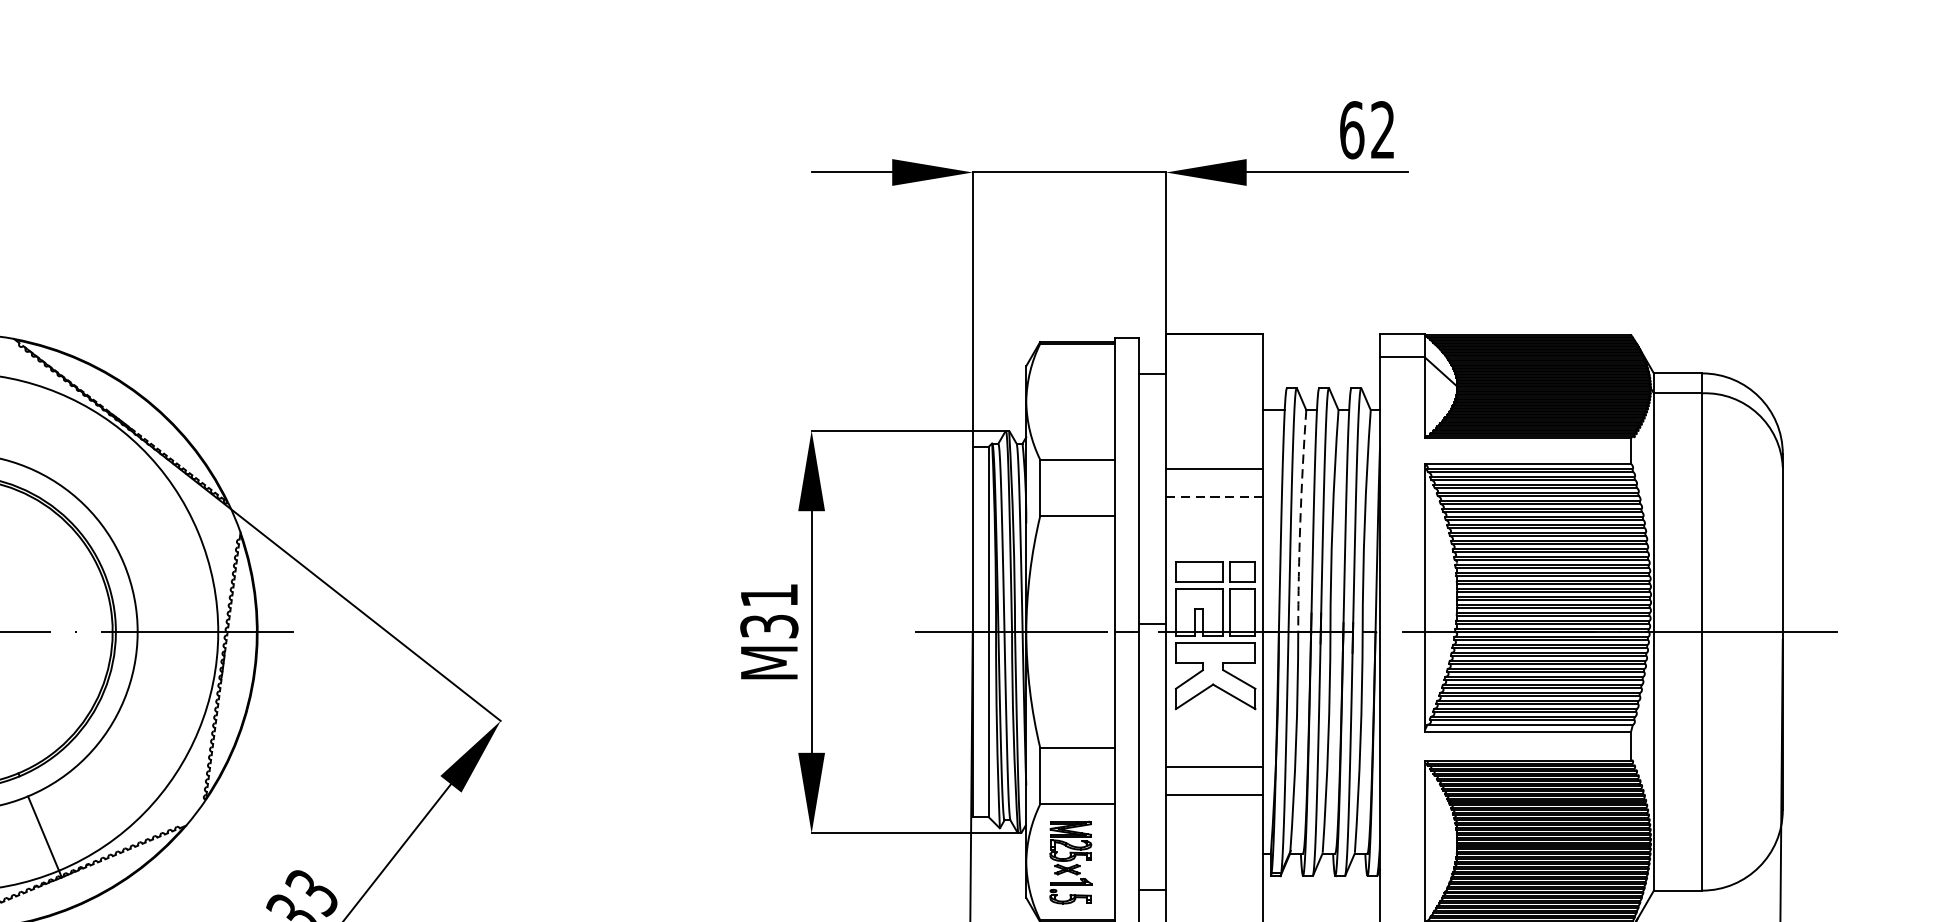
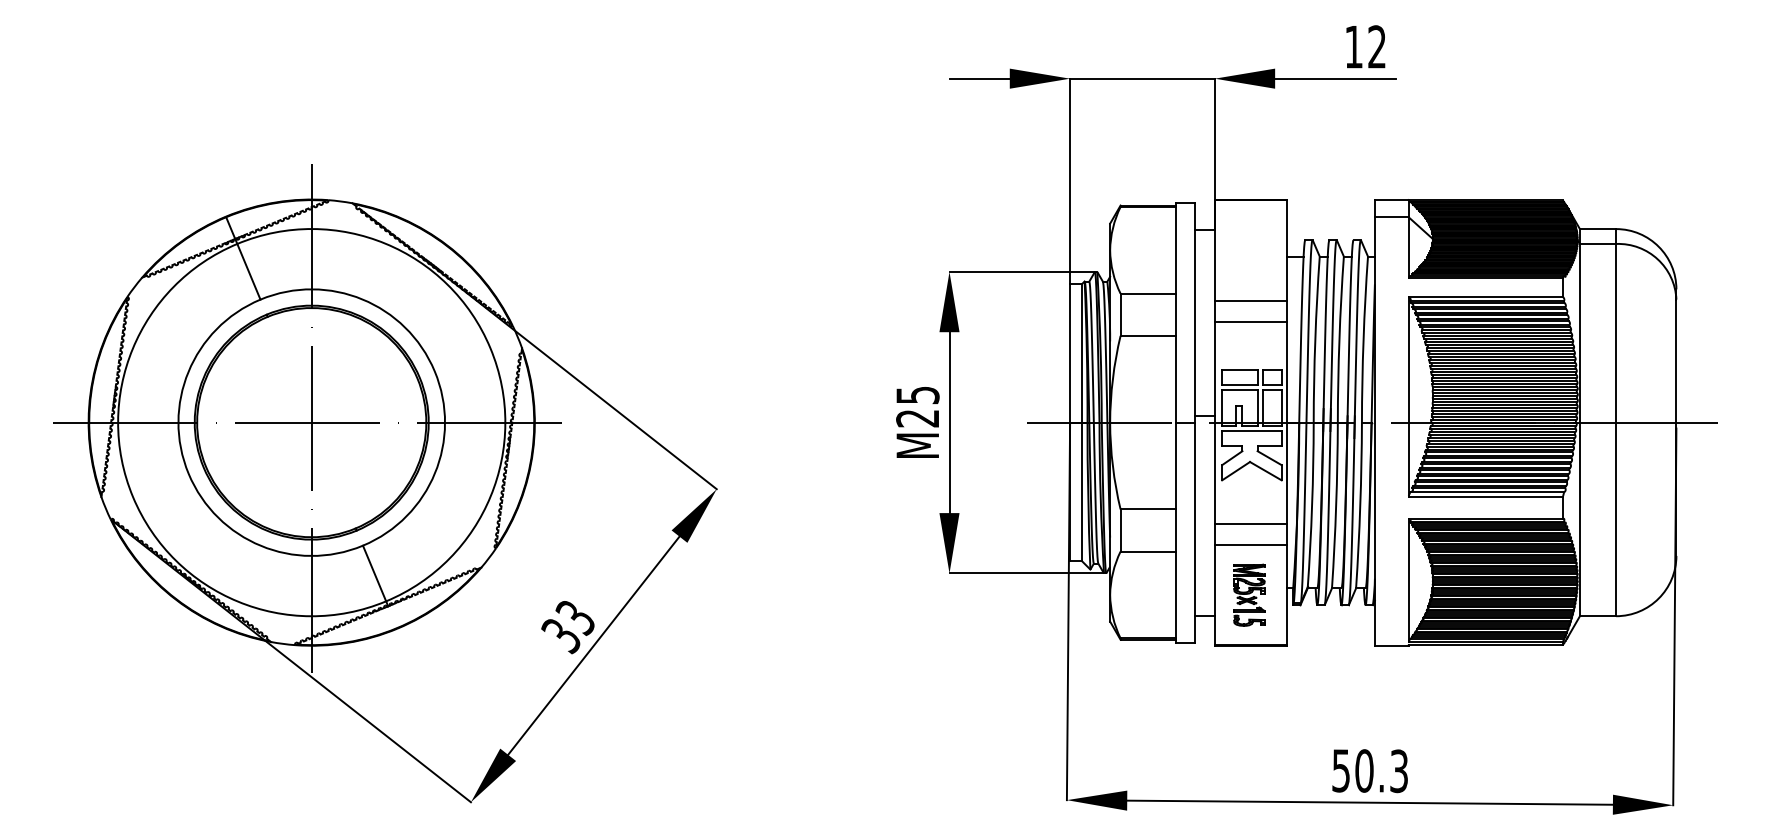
text: (1352, 129) -> (1354, 46), 62 -> 12
line: (1215, 496) -> (1251, 321), dashed -> solid
arc: (1300, 520) -> (1315, 339), dashed -> solid
text: (768, 611) -> (917, 407), M31 -> M25
part: (1070, 861) -> (1249, 594), moved

